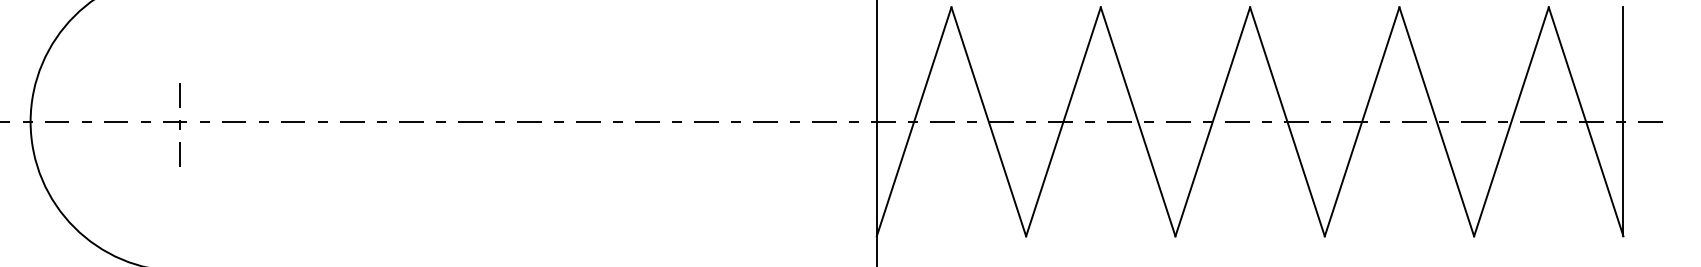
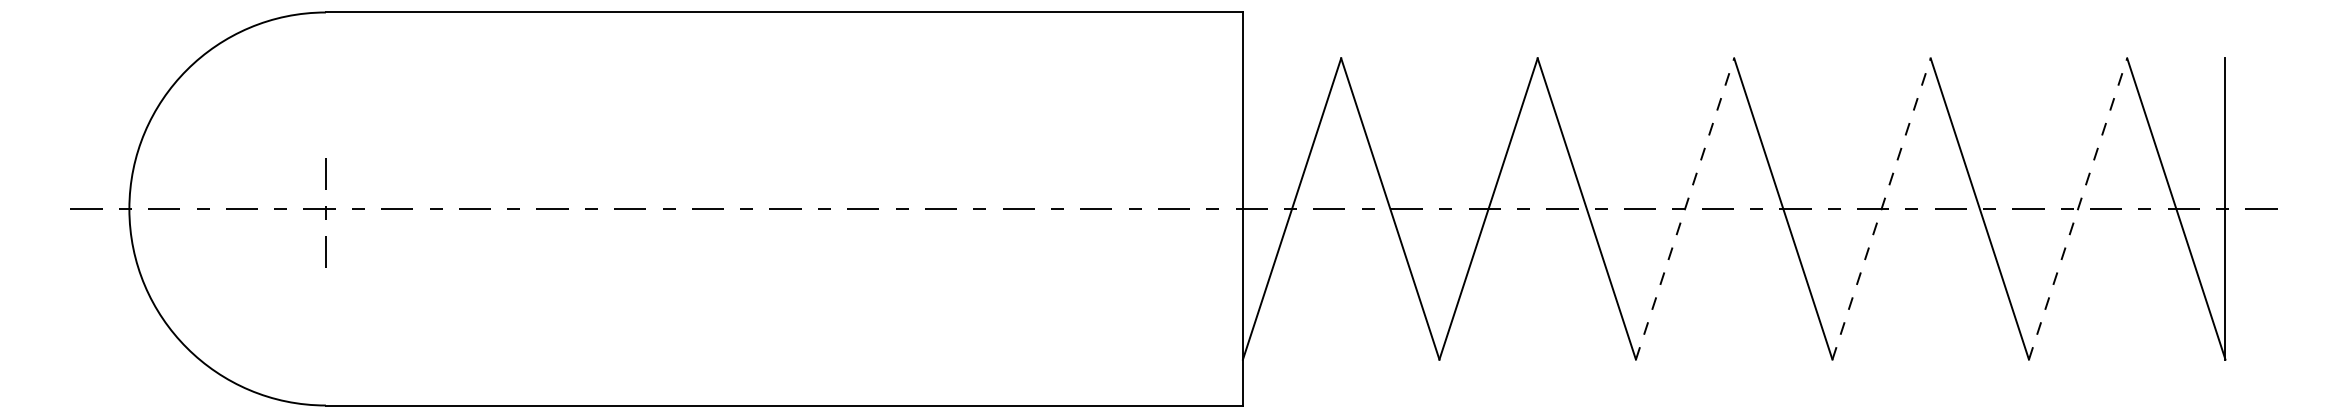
line: (1213, 121) -> (1685, 208), solid -> dashed
line: (1362, 121) -> (1881, 208), solid -> dashed
line: (1511, 121) -> (2078, 208), solid -> dashed

